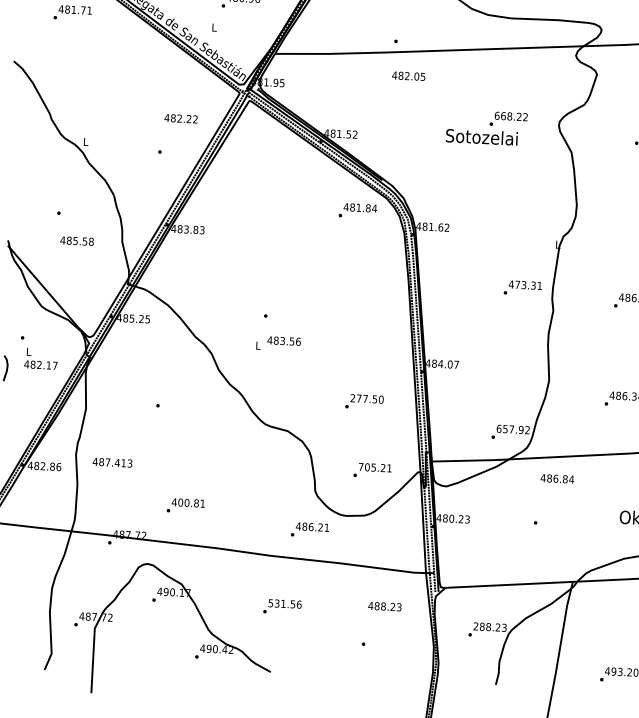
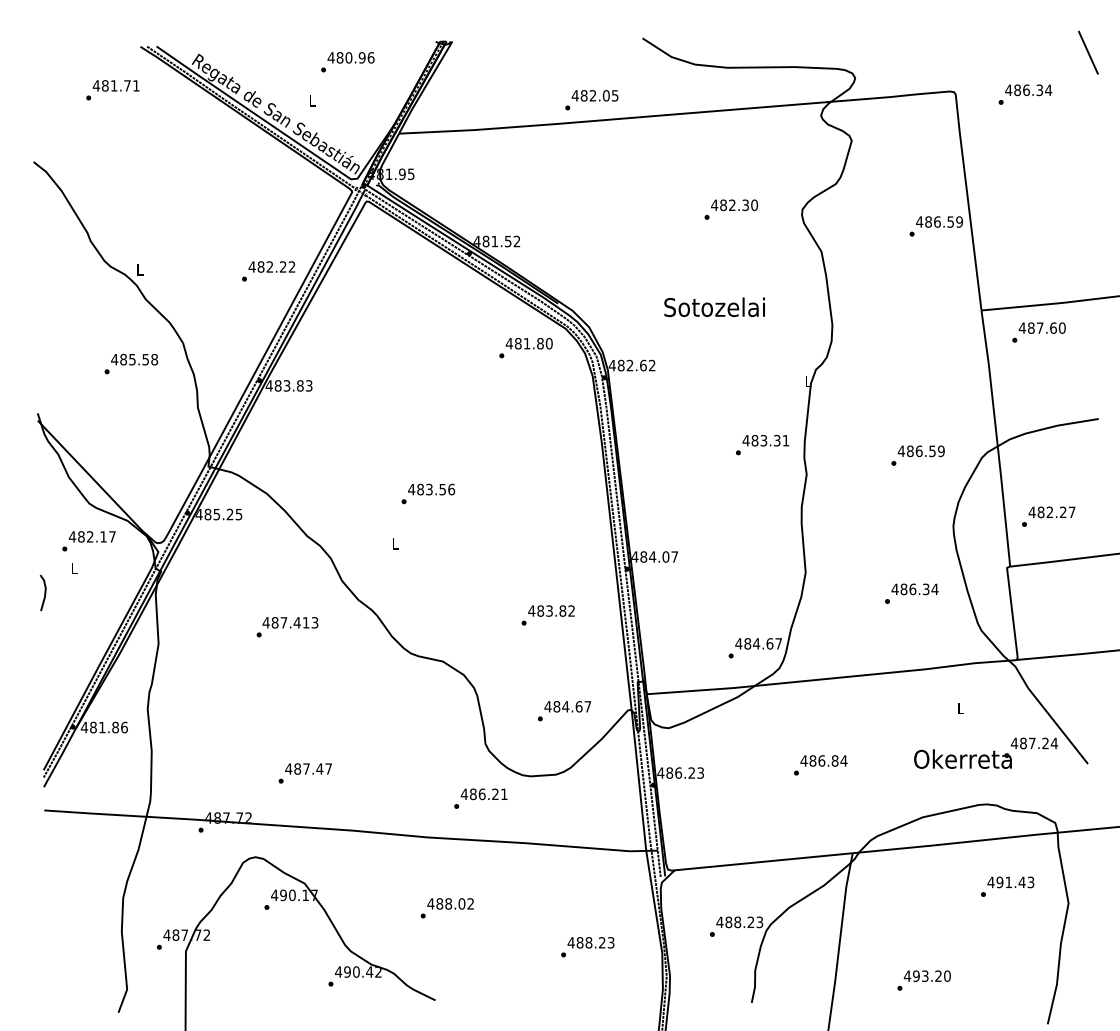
text: (408, 75) -> (594, 95), moved
text: (511, 116) -> (734, 205), 668.22 -> 482.30
text: (180, 118) -> (271, 266), moved
text: (481, 137) -> (714, 307), moved
text: (374, 208) -> (548, 343), 481.84 -> 481.80
text: (430, 226) -> (629, 365), 481.62 -> 482.62
text: (77, 241) -> (134, 359), moved
text: (517, 284) -> (754, 440), 473.31 -> 483.31
text: (284, 341) -> (431, 489), moved
text: (40, 364) -> (91, 536), moved
text: (366, 398) -> (551, 610), 277.50 -> 483.82
text: (513, 429) -> (758, 643), 657.92 -> 484.67
text: (112, 462) -> (290, 622), moved
text: (43, 466) -> (102, 727), 482.86 -> 481.86
text: (374, 467) -> (567, 706), 705.21 -> 484.67
text: (557, 478) -> (823, 760), moved
text: (191, 502) -> (312, 768), 400.81 -> 487.47
text: (451, 518) -> (678, 772), 480.23 -> 486.23
text: (284, 603) -> (450, 903), 531.56 -> 488.02
text: (384, 606) -> (590, 942), moved
text: (475, 625) -> (719, 921), 288.23 -> 488.23

